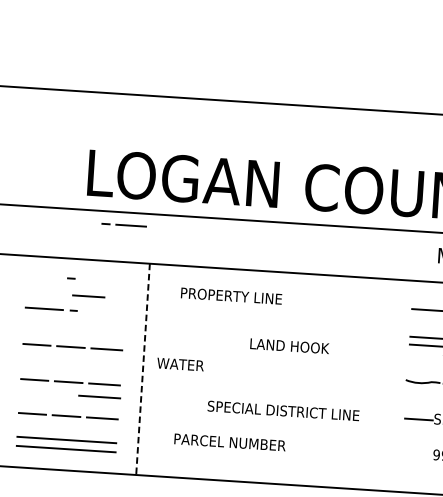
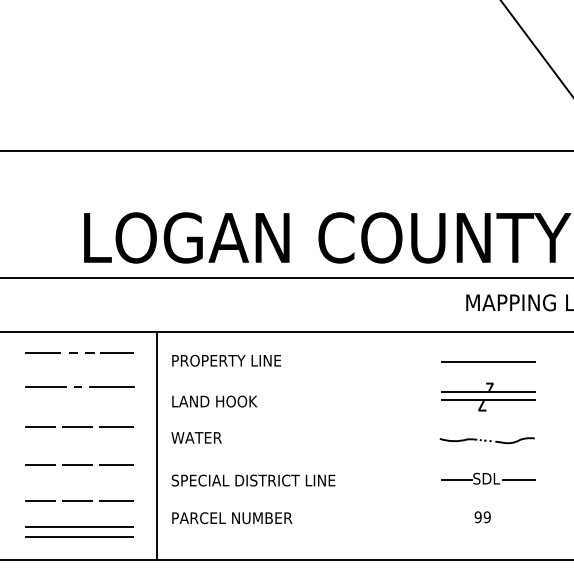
line: (124, 224) -> (109, 352), moved
line: (88, 295) -> (42, 352), moved
text: (231, 295) -> (226, 360), moved
text: (289, 346) -> (214, 401), moved
line: (142, 370) -> (156, 446), dashed -> solid
line: (99, 396) -> (111, 386), moved
text: (283, 410) -> (253, 480), moved
text: (230, 442) -> (232, 518), moved

